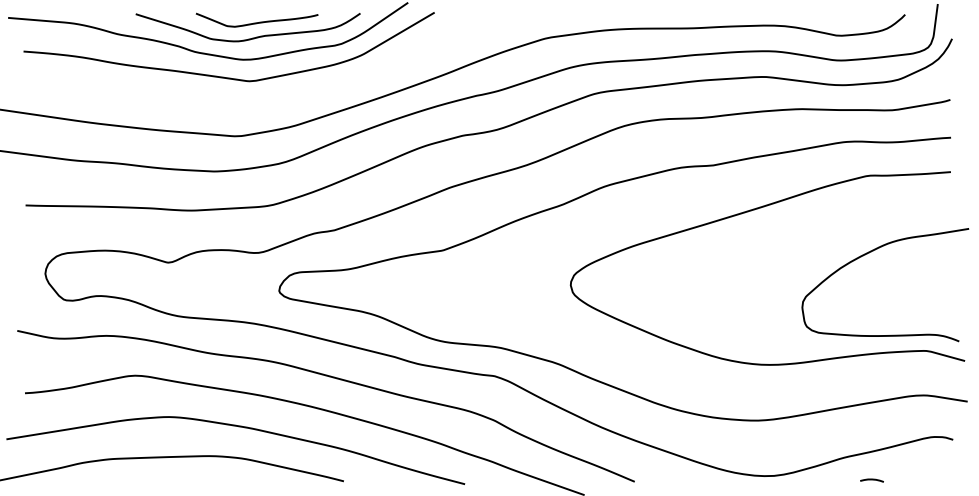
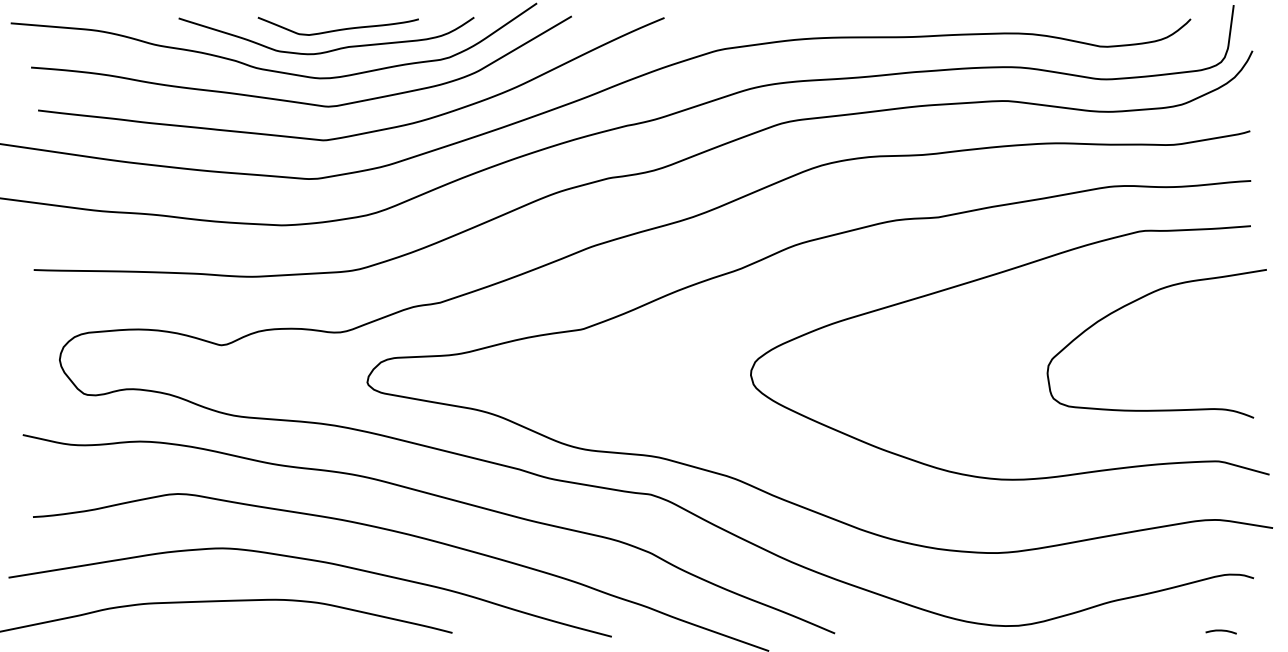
curve: (275, 100) -> (362, 132), added
curve: (869, 252) -> (1136, 301), moved
curve: (871, 480) -> (1220, 631), moved

